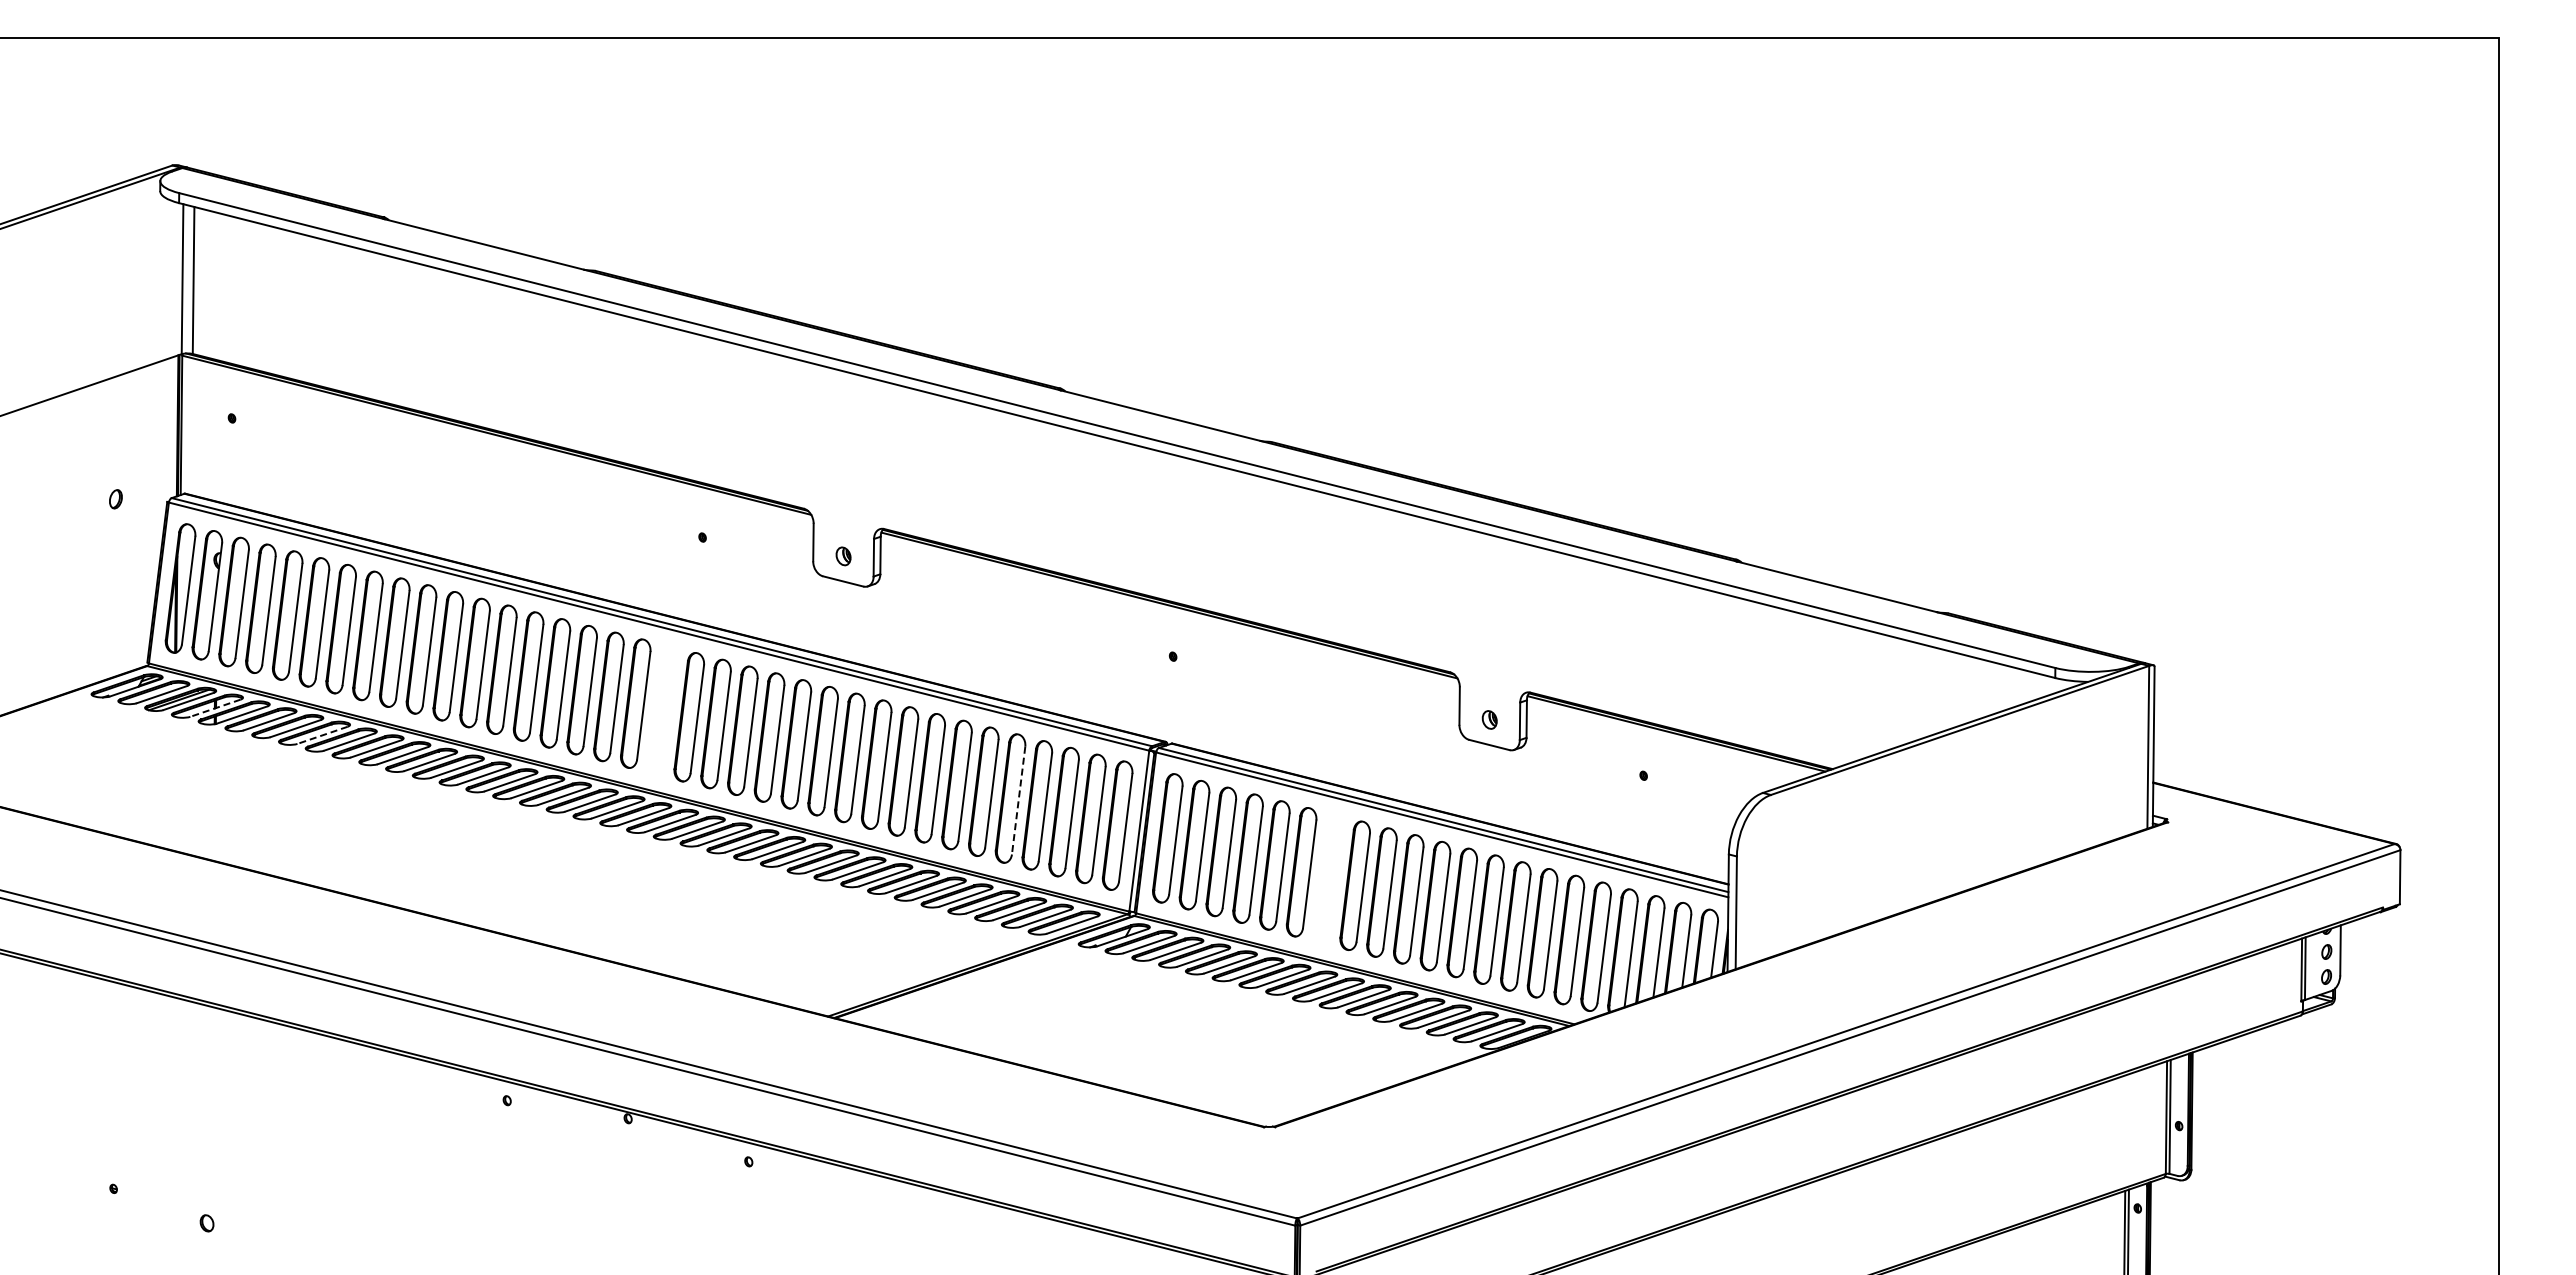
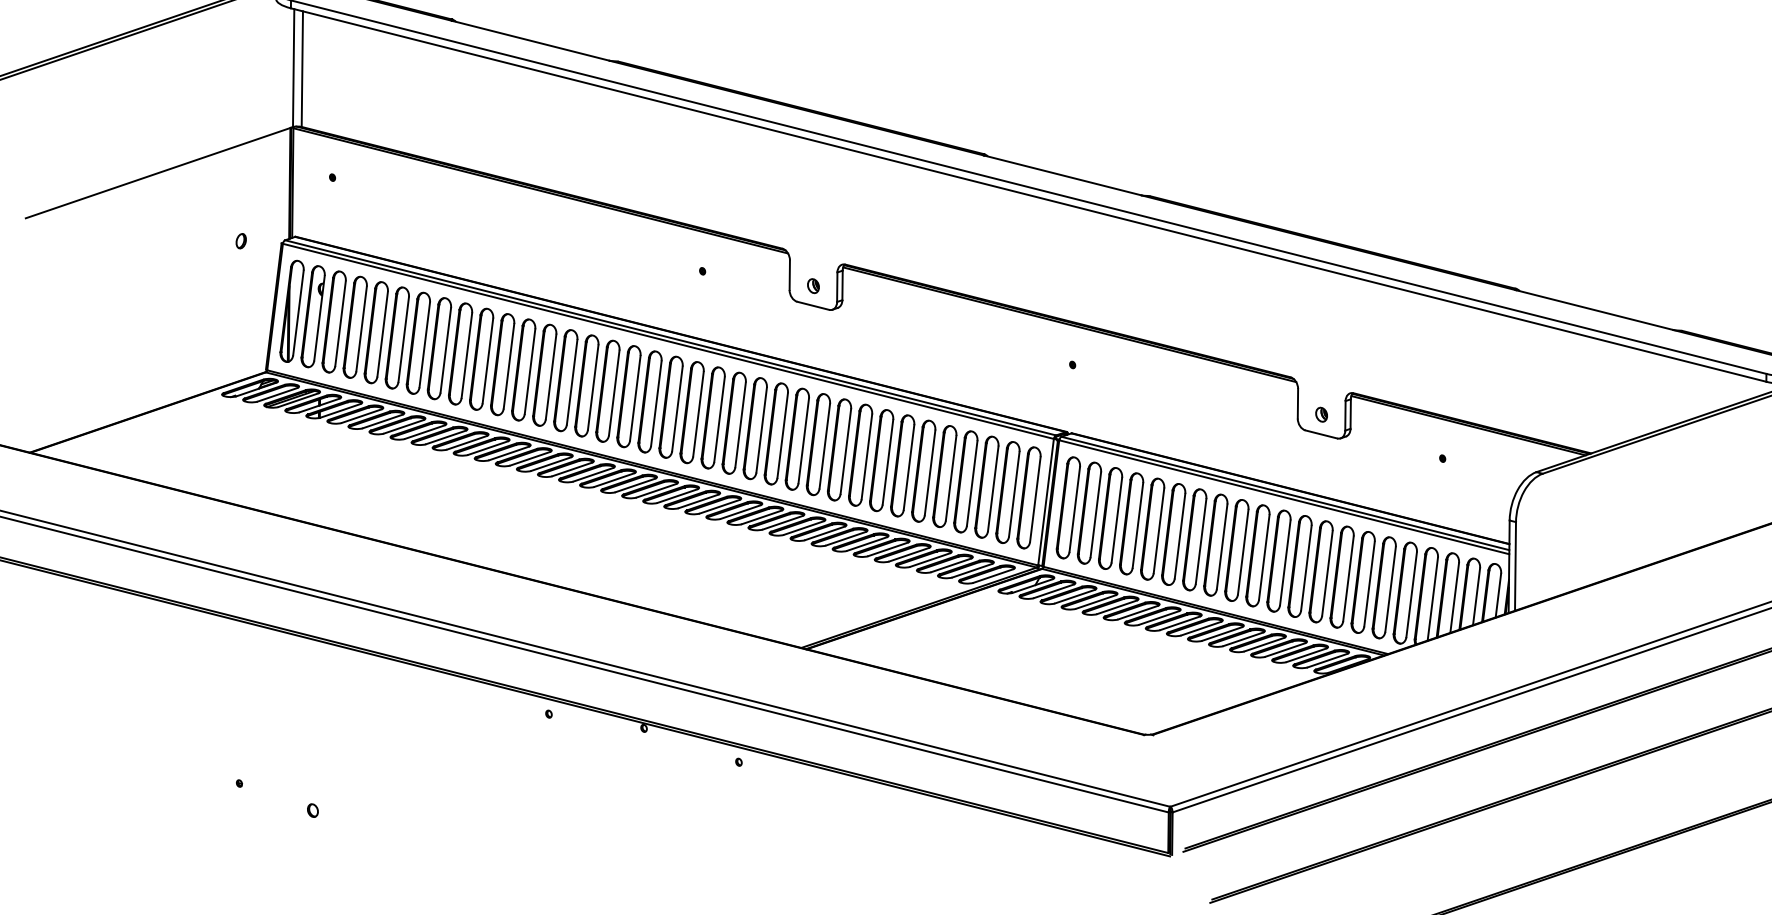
line: (215, 708) -> (319, 405), dashed -> solid
part: (662, 710) -> (671, 407), added
line: (322, 735) -> (403, 426), dashed -> solid
line: (1018, 801) -> (951, 478), dashed -> solid
part: (1328, 878) -> (1194, 539), added

